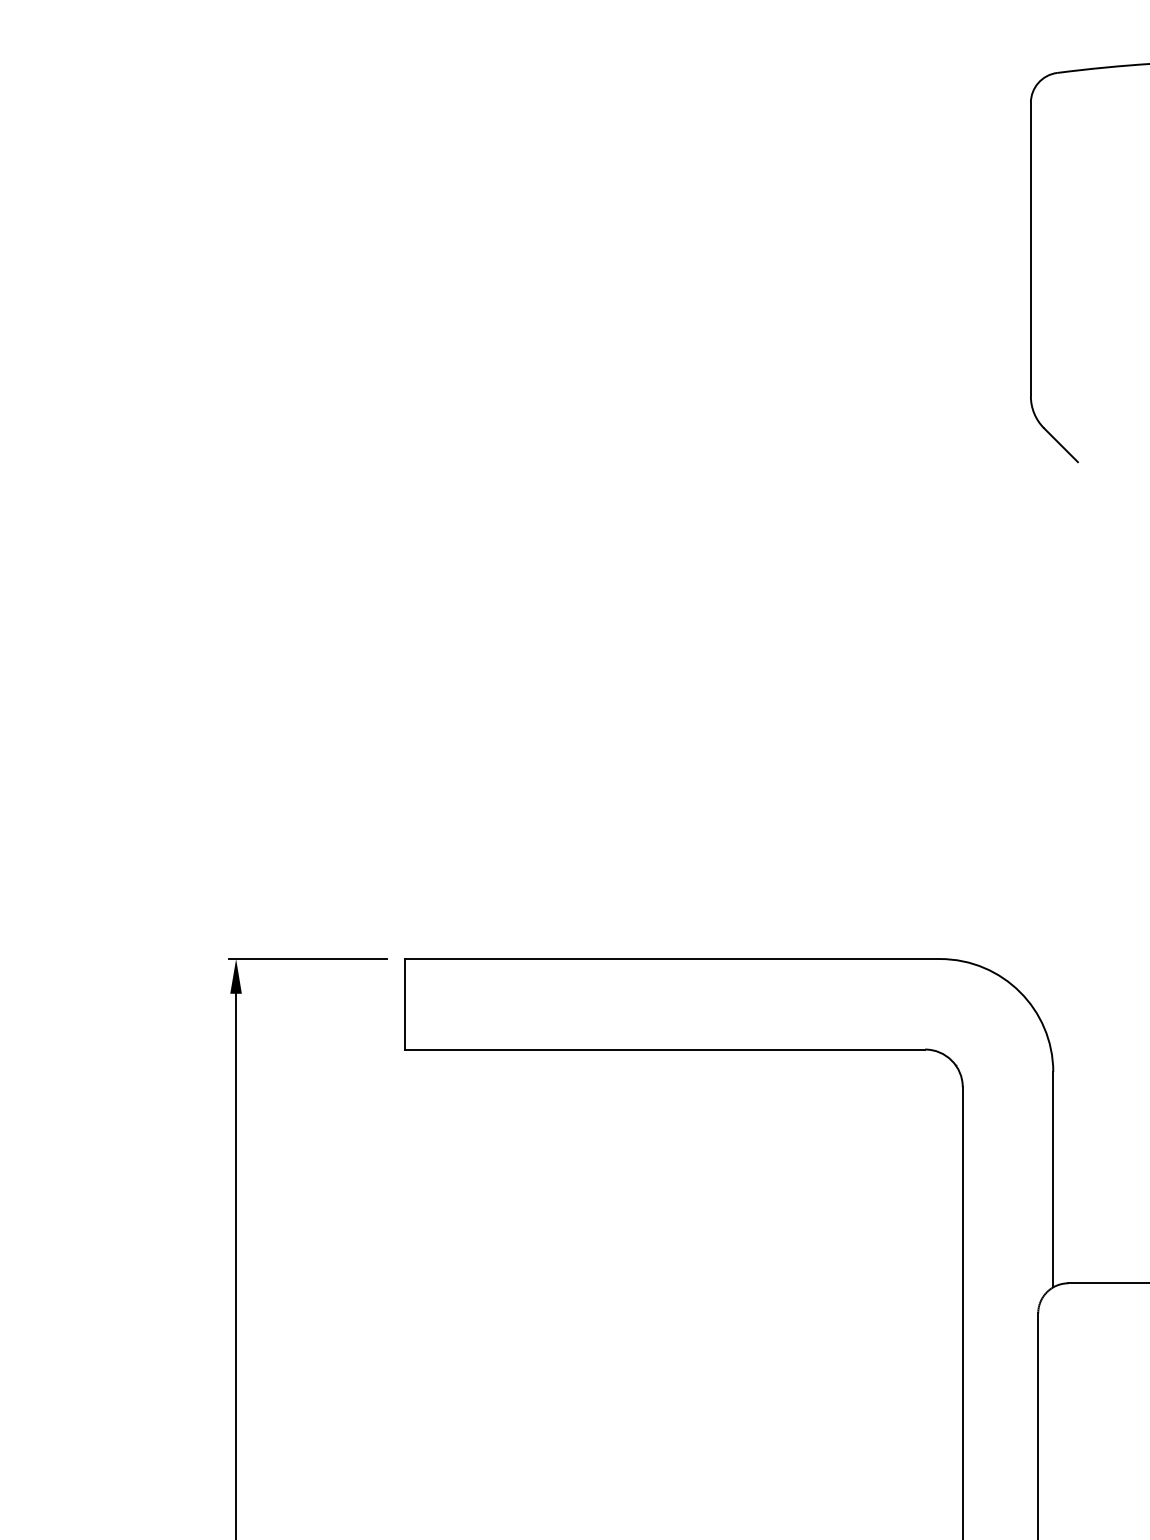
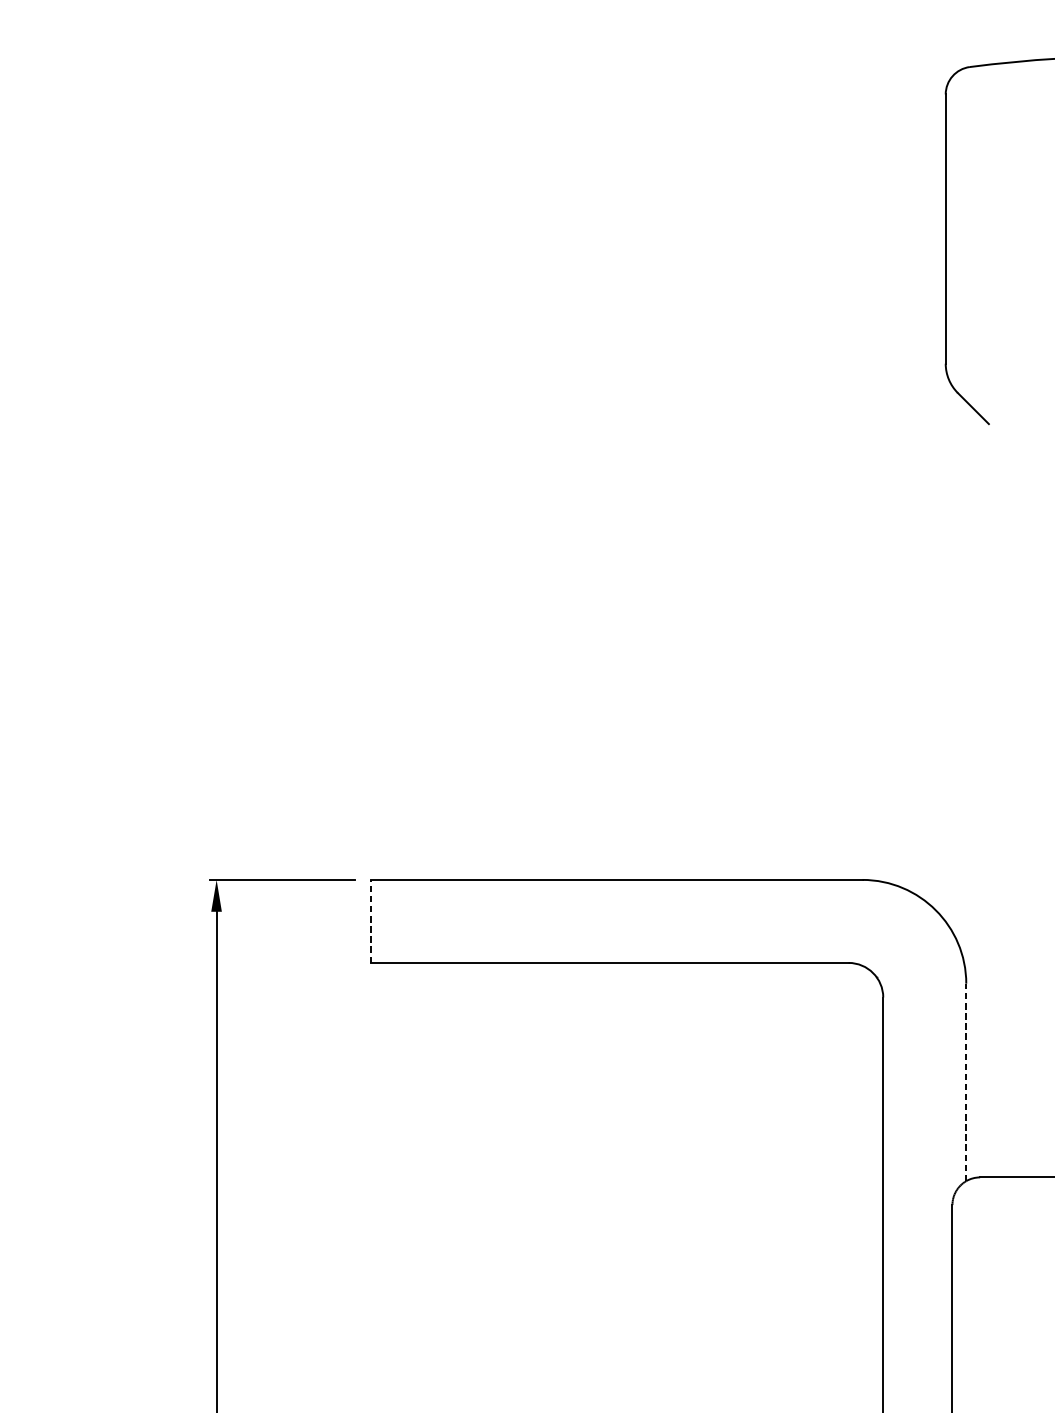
line: (404, 1003) -> (371, 920), solid -> dashed
line: (1053, 1179) -> (966, 1082), solid -> dashed

